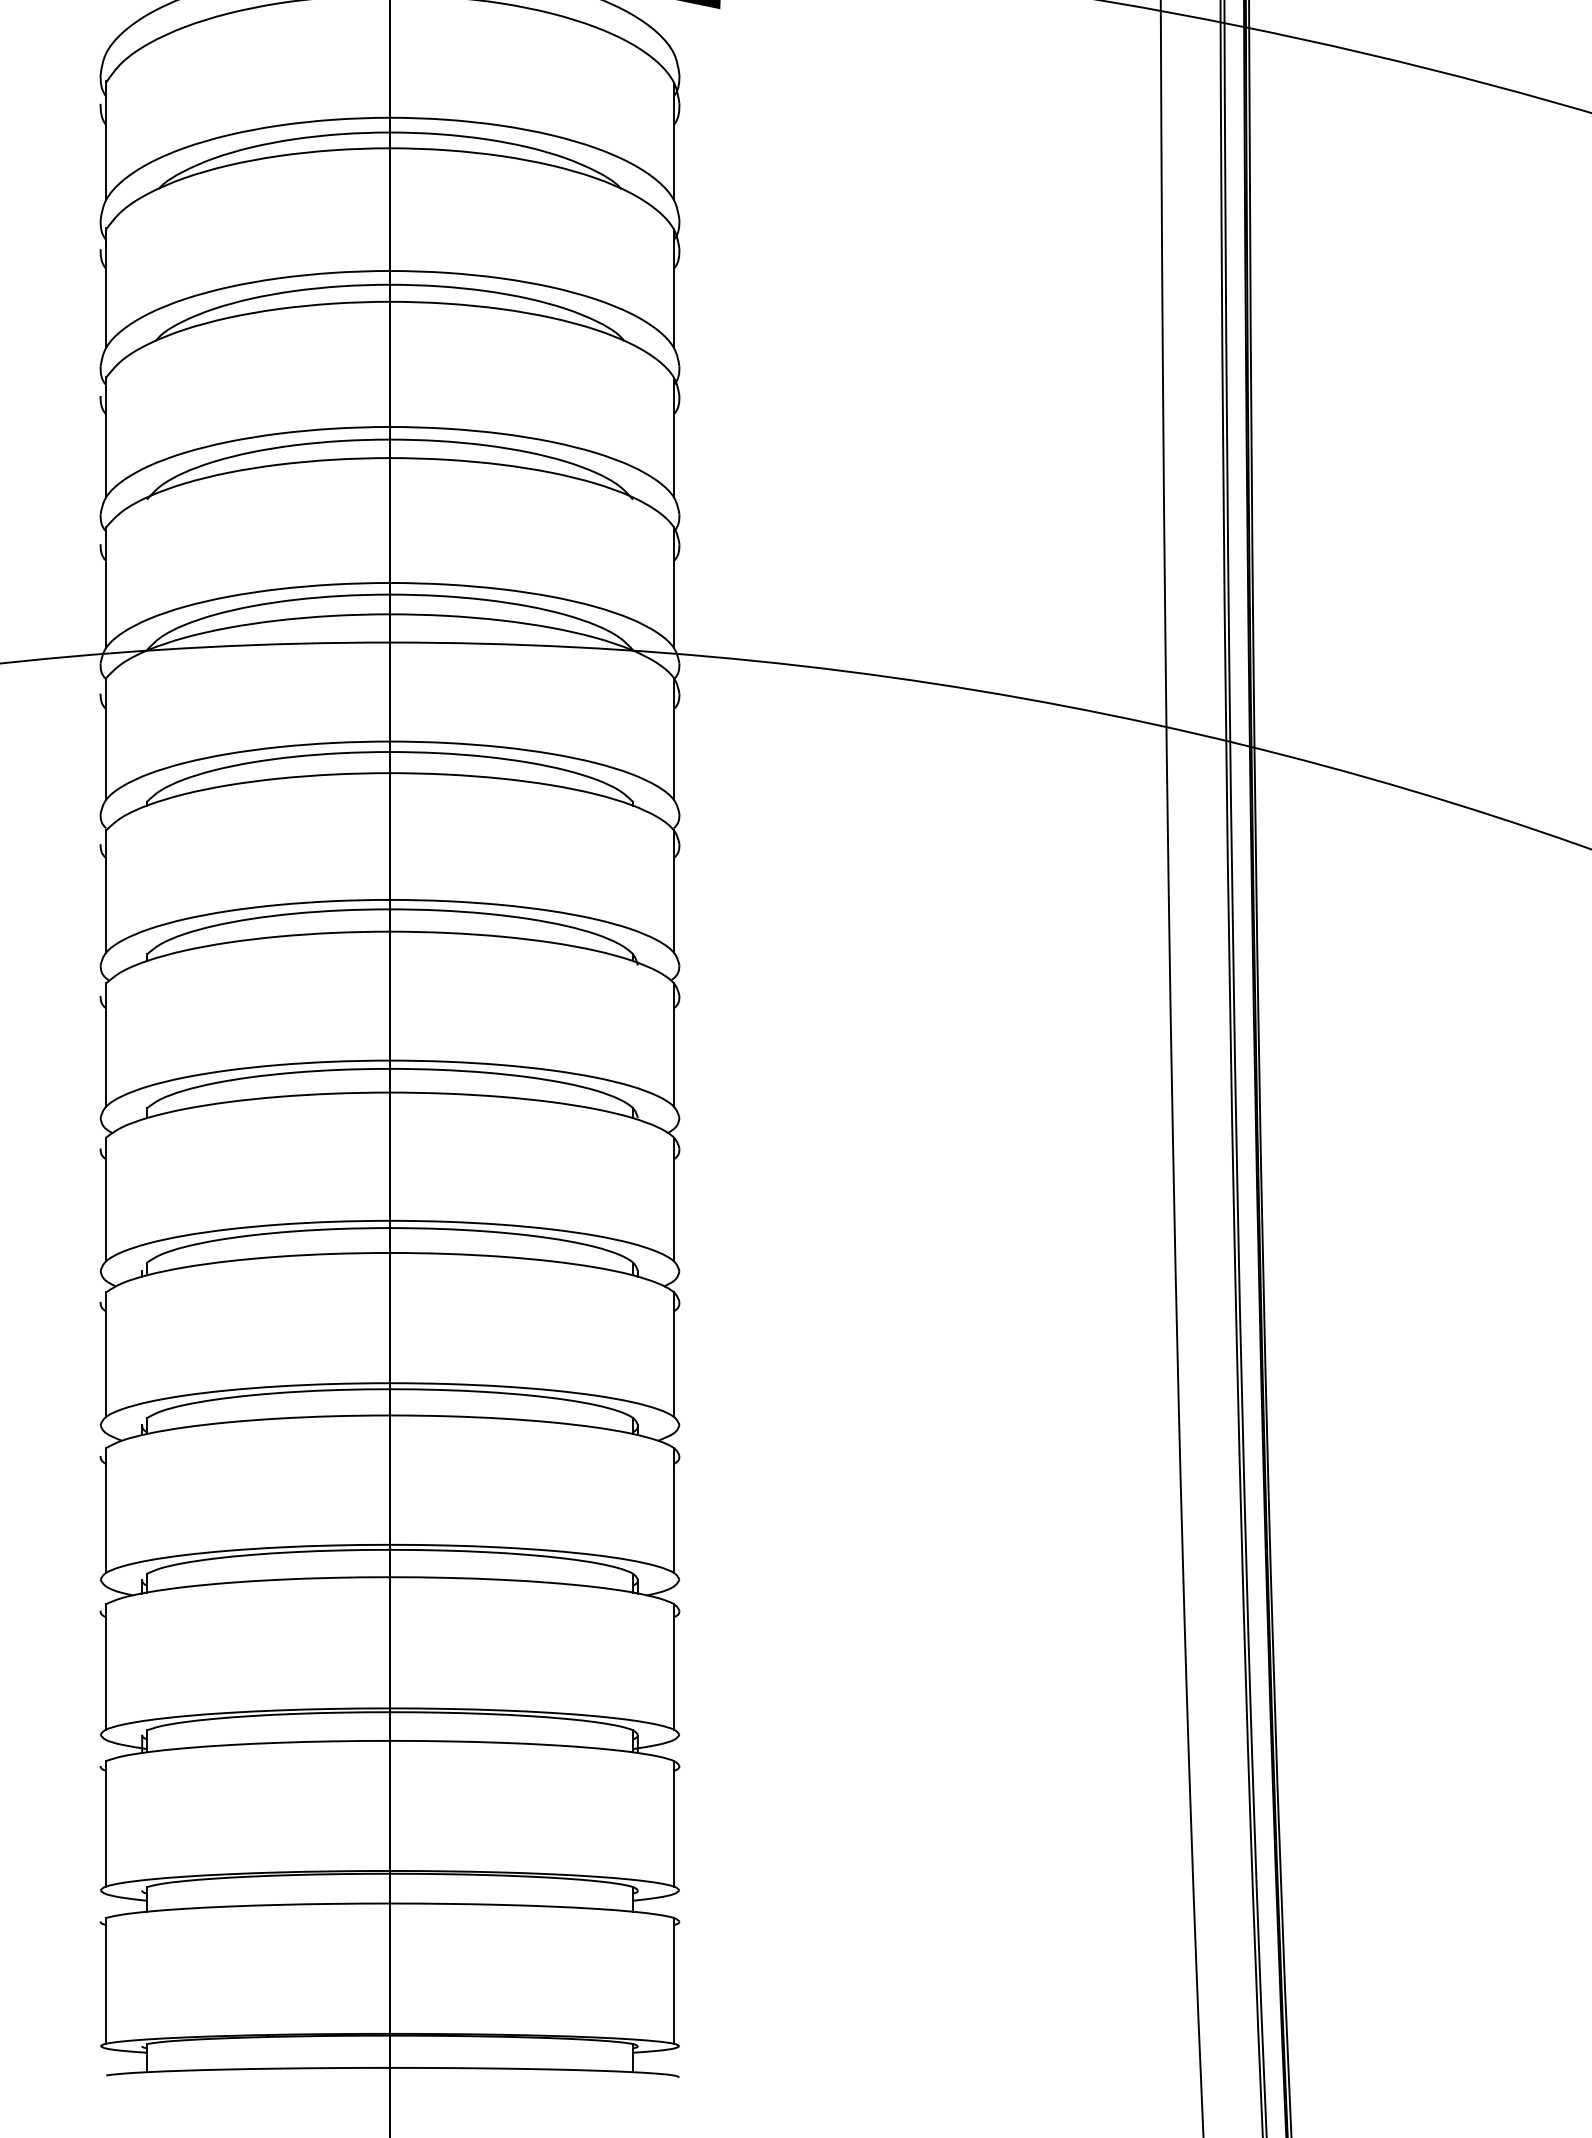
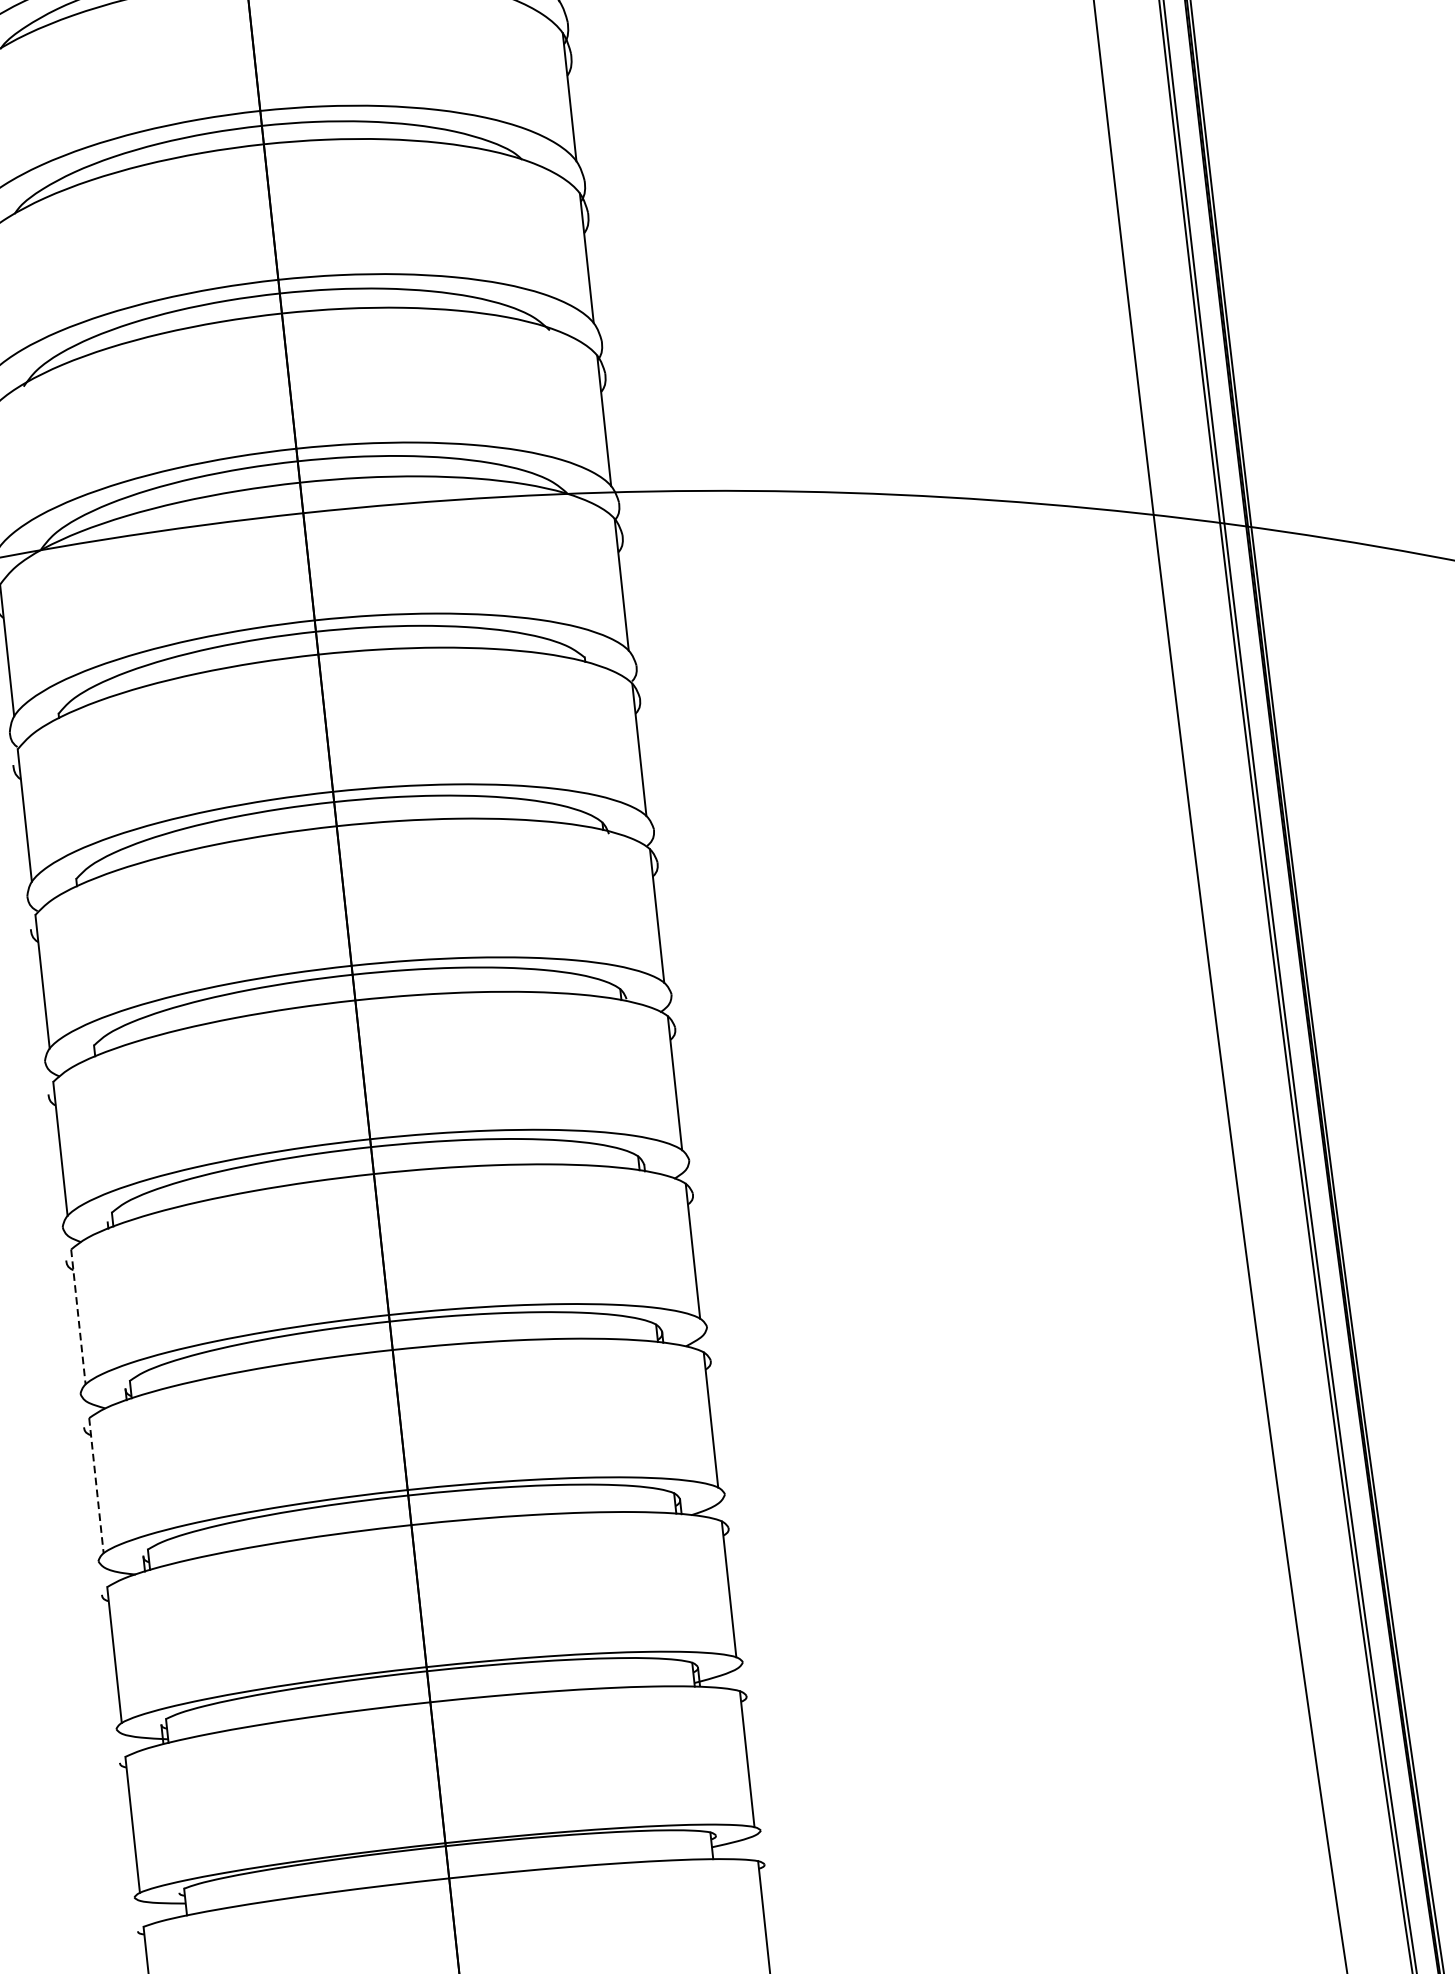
line: (106, 1355) -> (78, 1317), solid -> dashed
line: (106, 1510) -> (96, 1485), solid -> dashed

